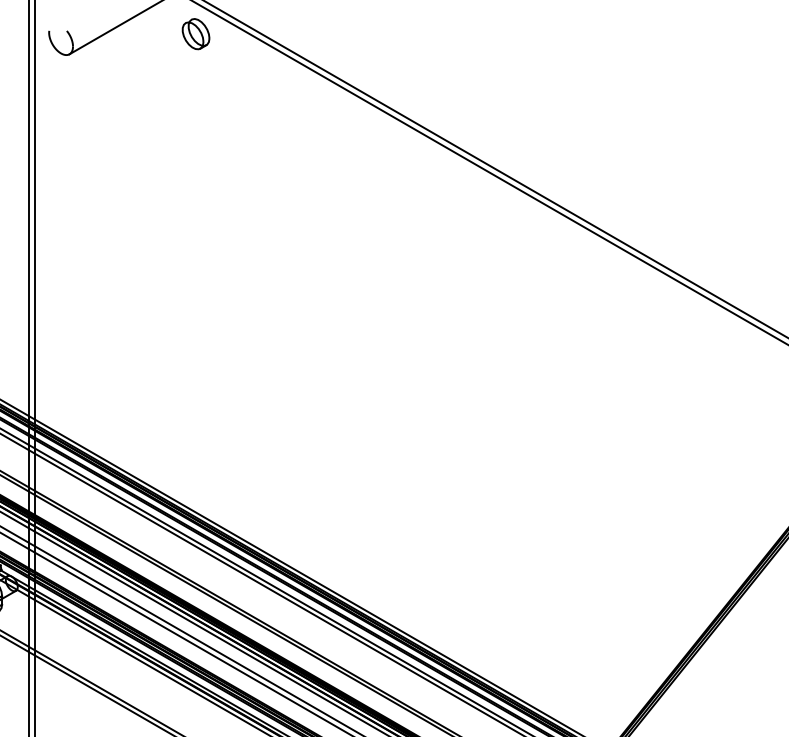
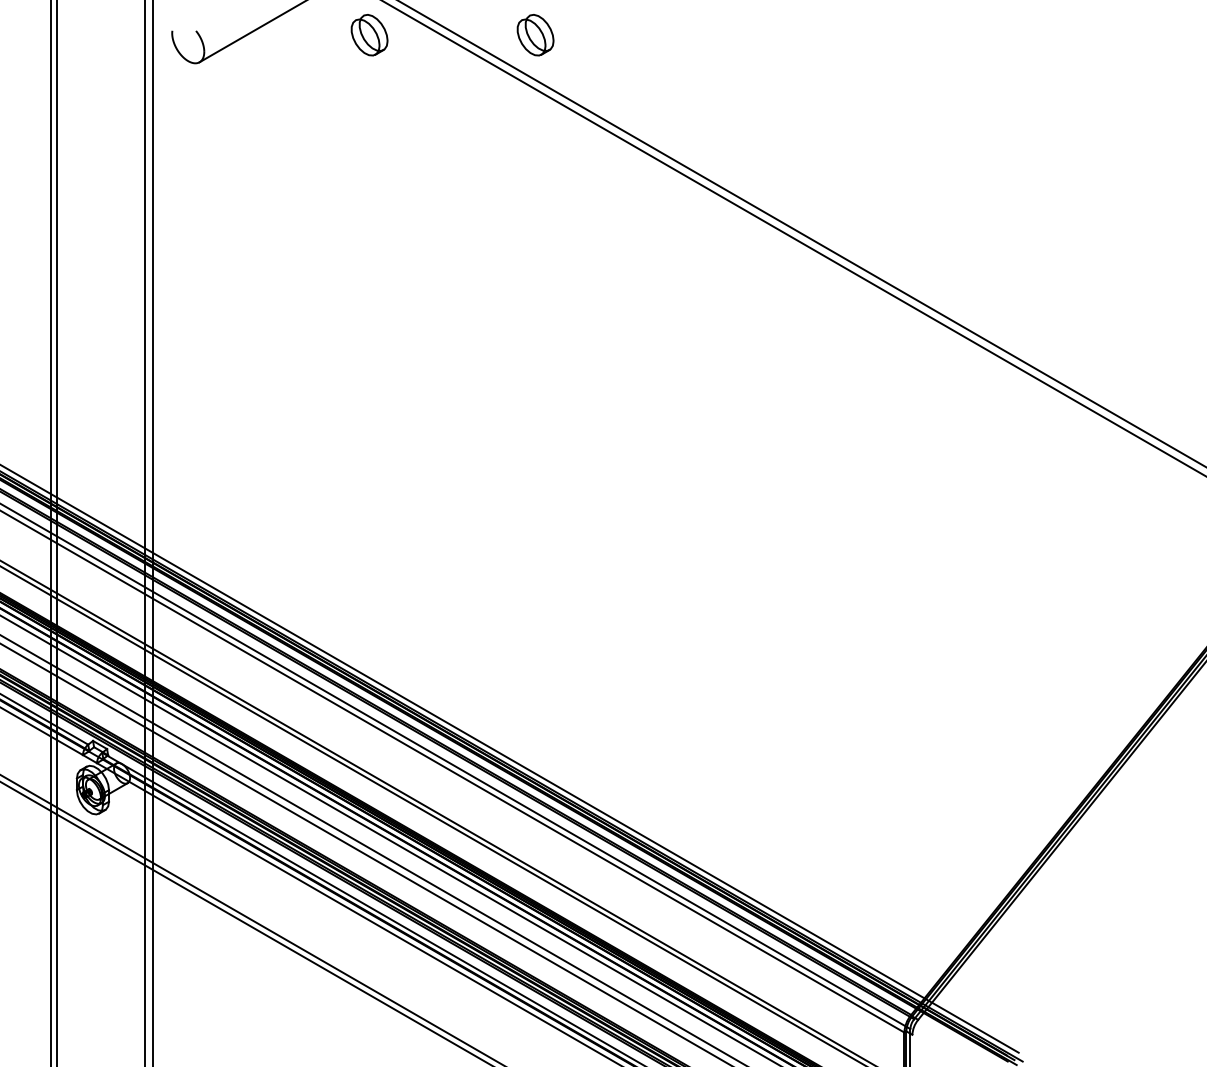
part: (319, 34) -> (535, 35), added

